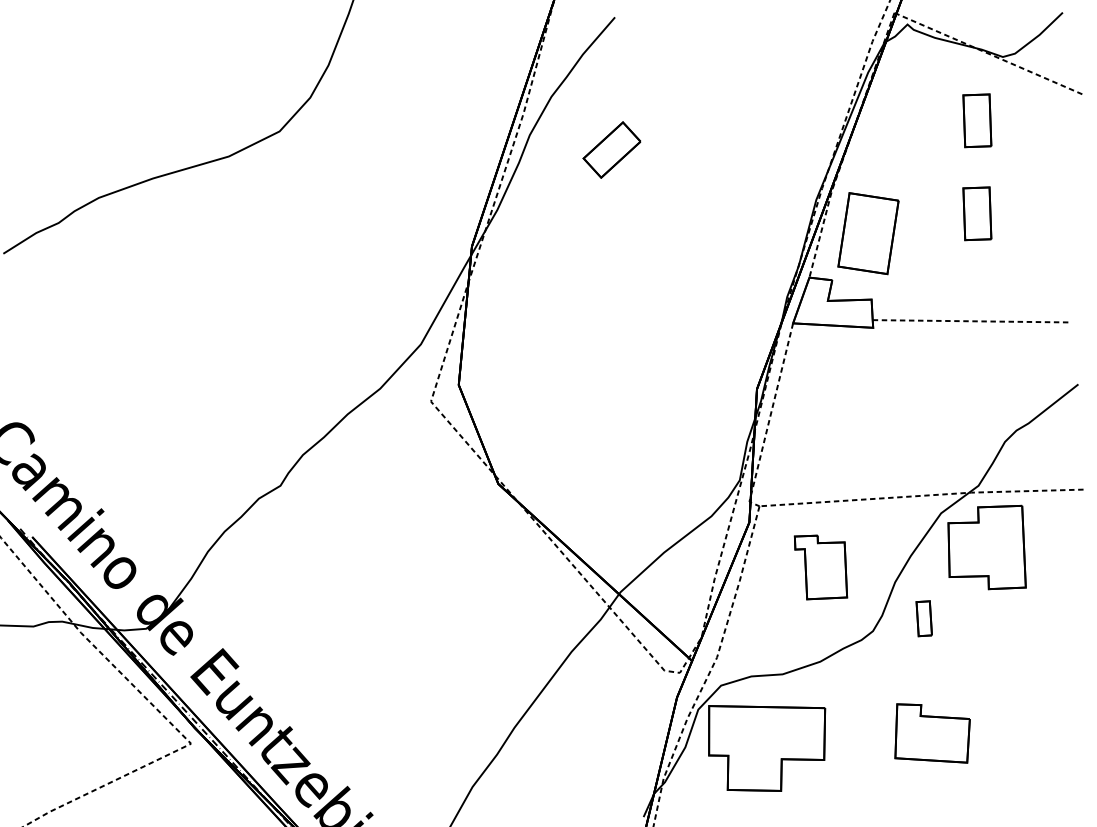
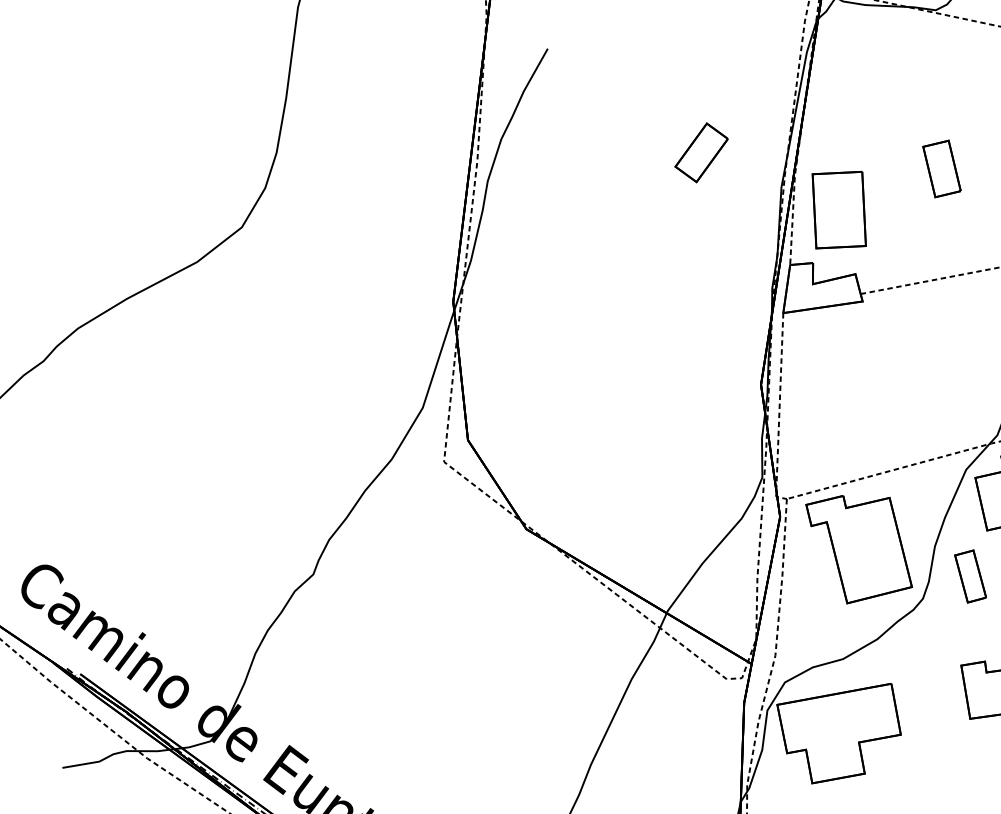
part: (977, 120) -> (923, 77), removed
part: (611, 149) -> (701, 152), moved
part: (820, 567) -> (858, 546), size x1.67
part: (924, 618) -> (970, 576), size x1.43

